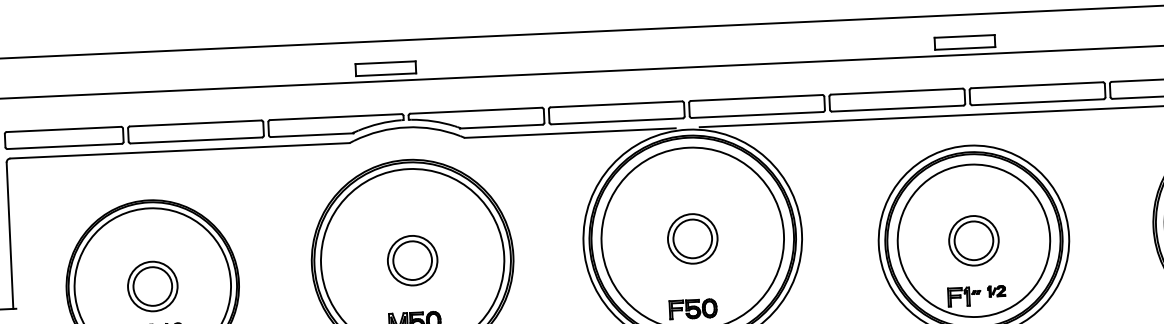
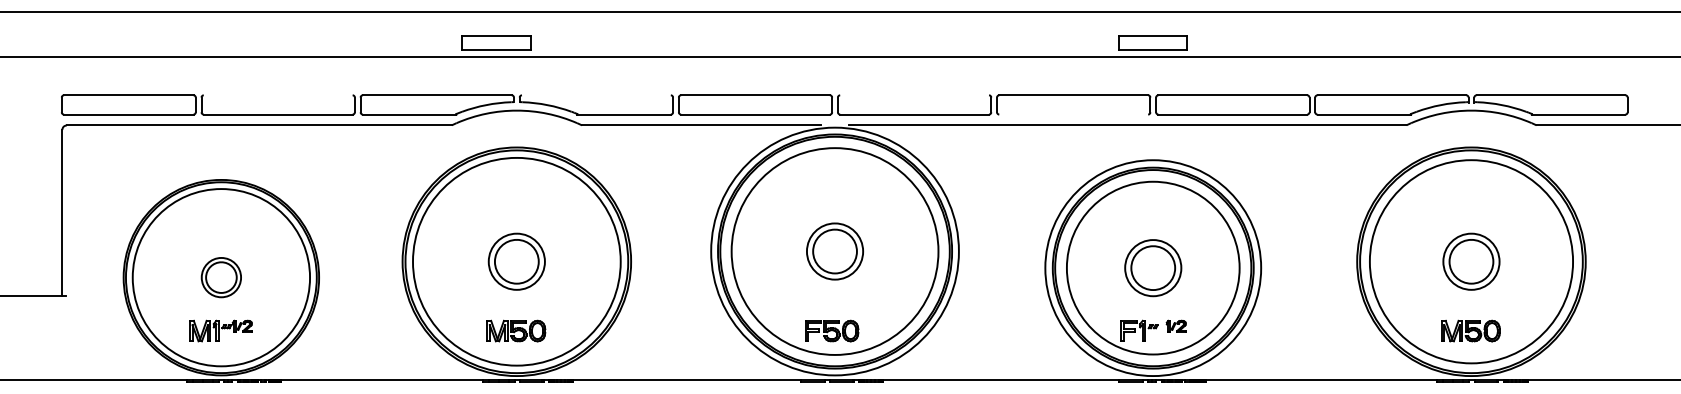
line: (756, 98) -> (914, 95), removed
line: (897, 108) -> (1073, 114), removed
line: (476, 110) -> (596, 95), removed
line: (194, 123) -> (277, 95), removed
part: (152, 286) -> (221, 277), size x0.7

